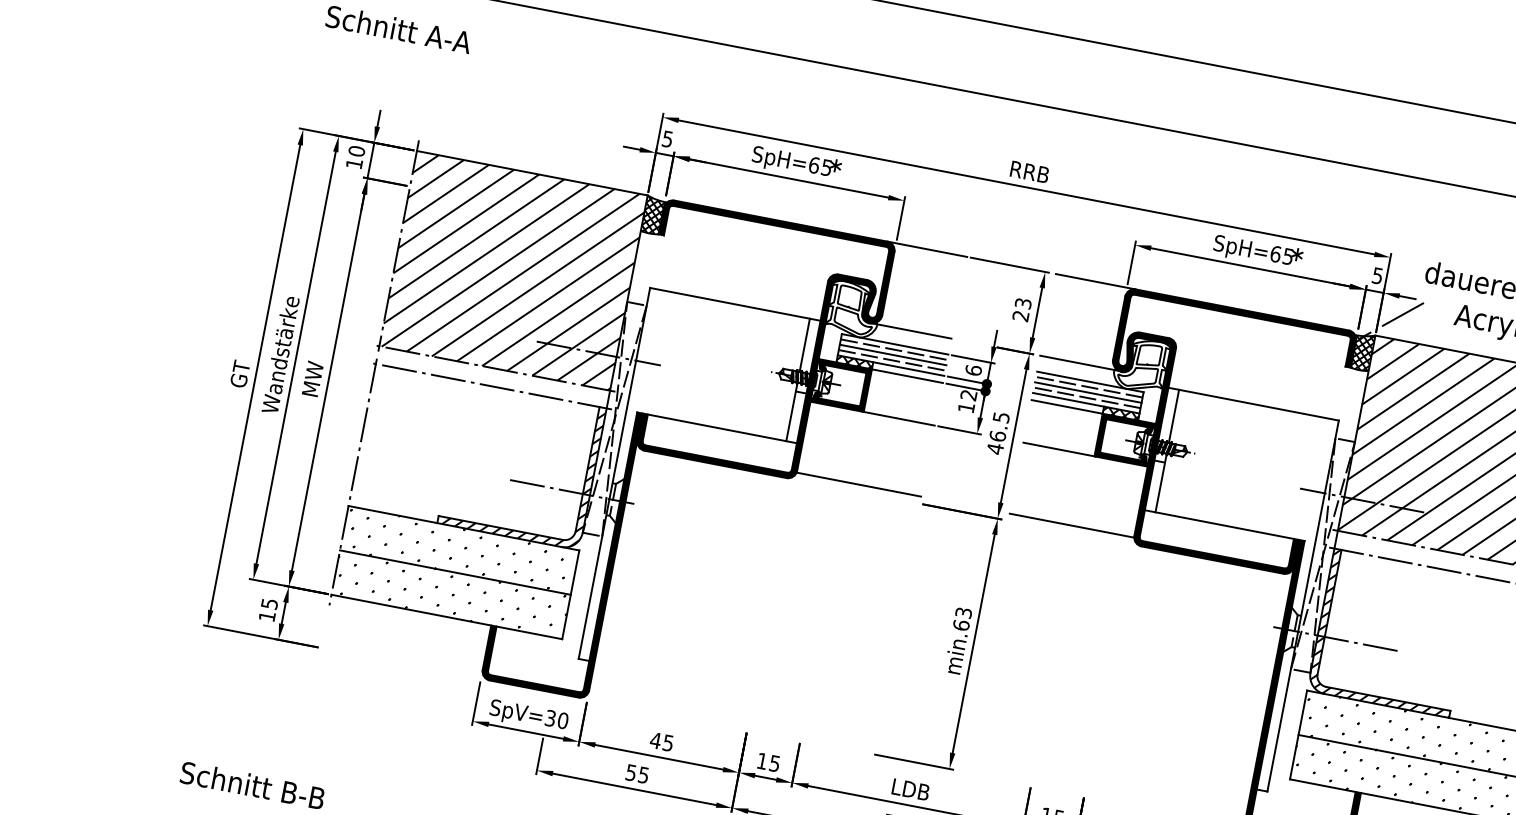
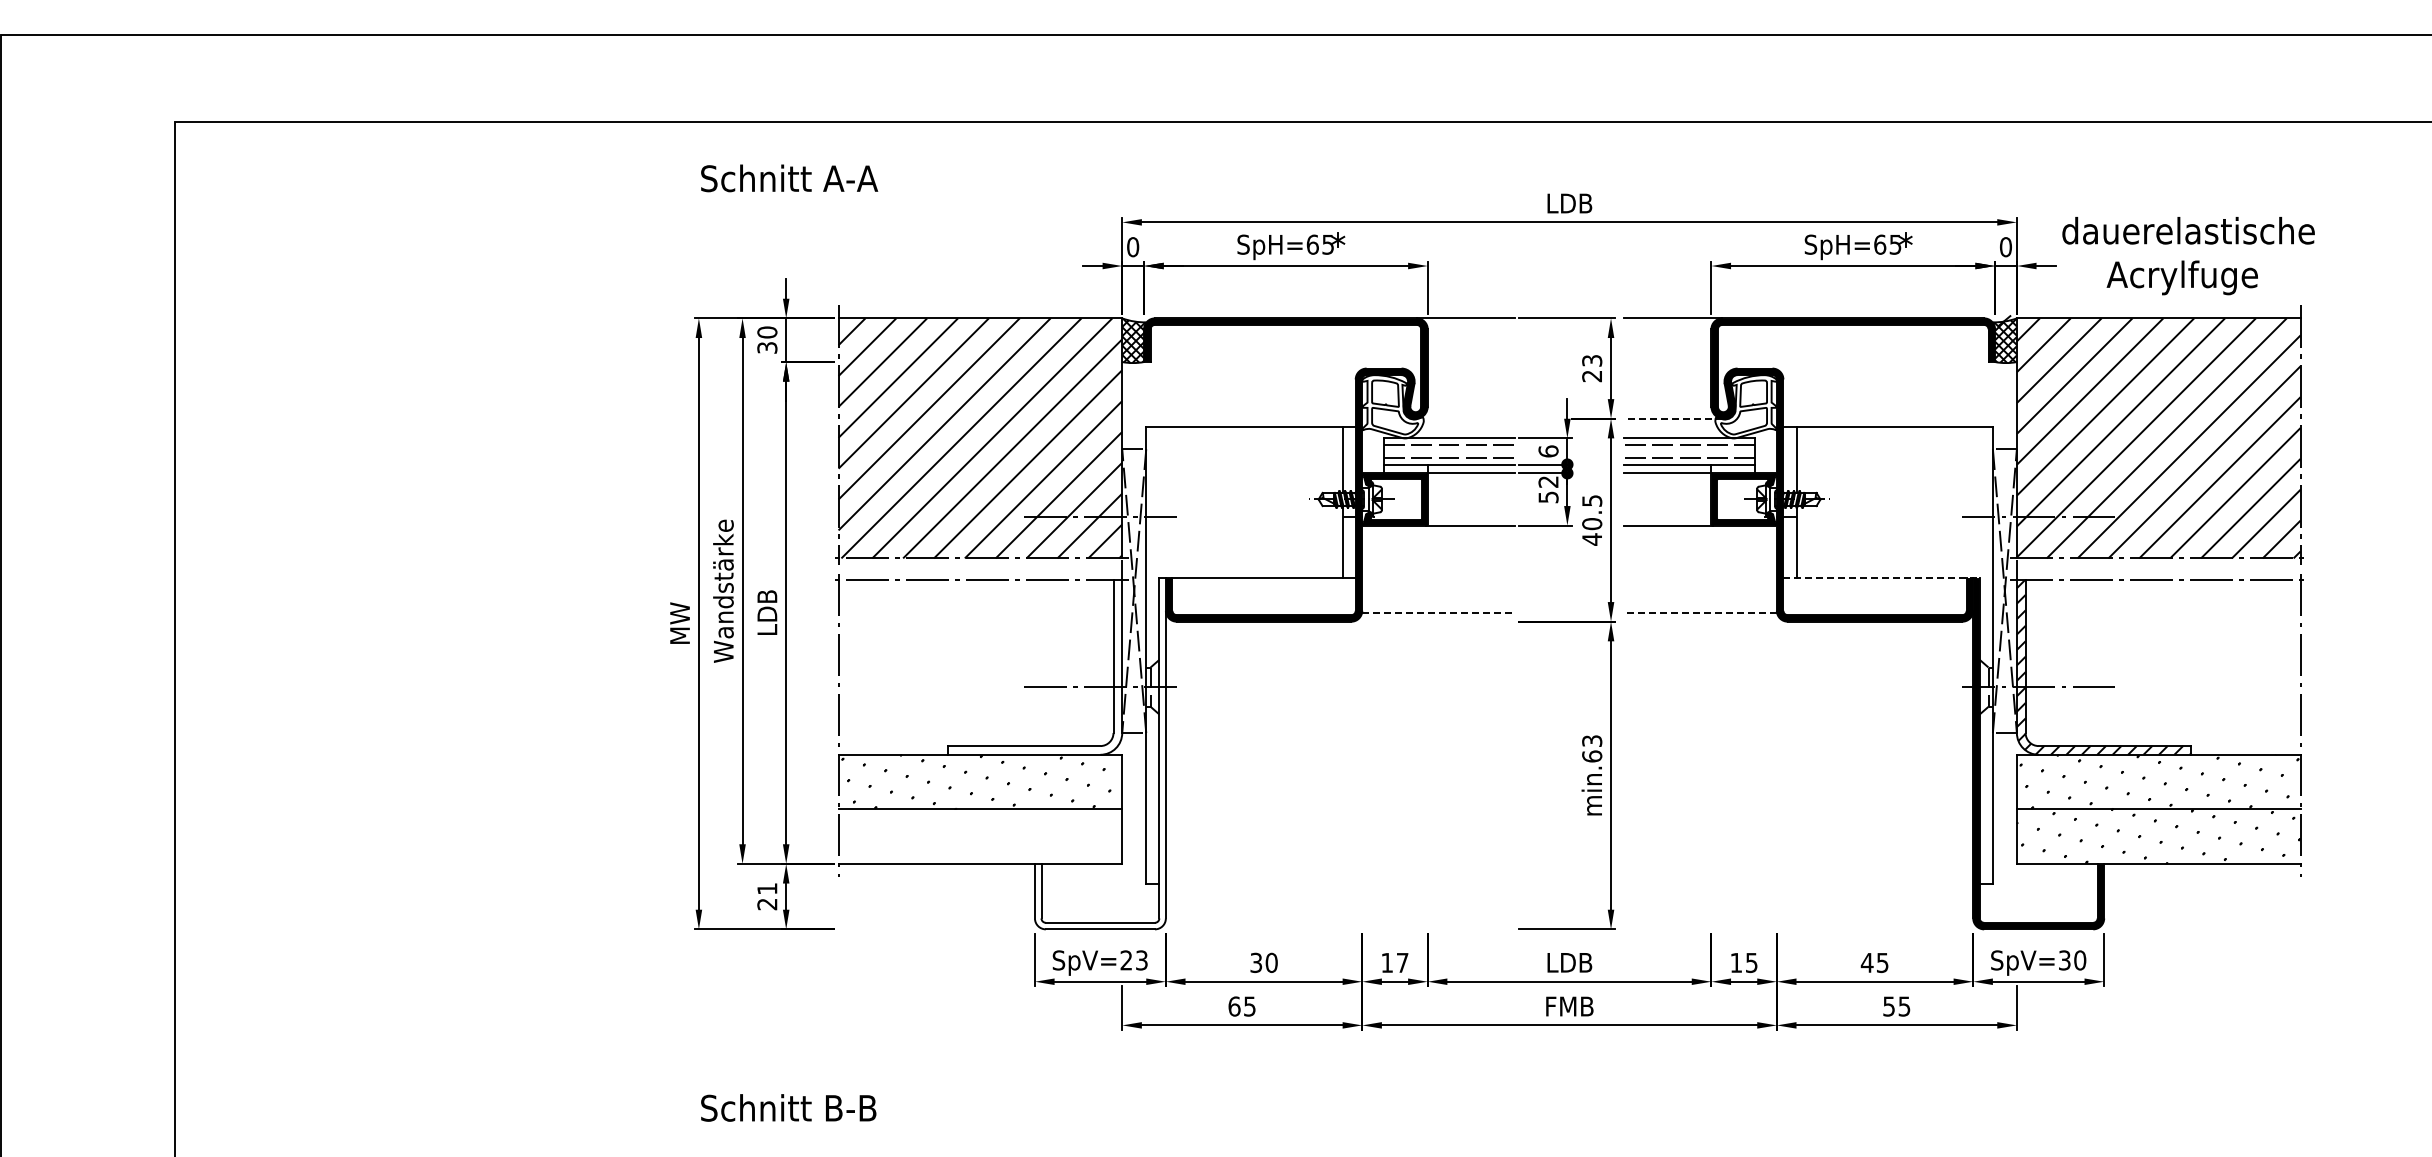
text: (667, 139) -> (1133, 247), 5 -> 0
text: (354, 163) -> (767, 347), 10 -> 30
text: (1029, 172) -> (1569, 203), RRB -> LDB
text: (1377, 276) -> (2005, 247), 5 -> 0
line: (1402, 314) -> (2044, 287), removed
line: (911, 330) -> (1465, 418), removed
line: (893, 354) -> (1449, 451), removed
hatch: (854, 361) -> (1405, 468), removed
line: (1080, 363) -> (1673, 418), solid -> dashed
text: (240, 373) -> (680, 622), GT -> MW
text: (313, 379) -> (767, 612), MW -> LDB
line: (1088, 392) -> (1689, 451), removed
text: (966, 407) -> (1548, 497), 12 -> 52
hatch: (1121, 413) -> (1733, 468), removed
text: (998, 435) -> (1592, 523), 46.5 -> 40.5
hatch: (523, 468) -> (1037, 670), removed
line: (859, 484) -> (1439, 612), solid -> dashed
line: (1072, 525) -> (1700, 612), solid -> dashed
line: (1225, 526) -> (1882, 578), solid -> dashed
fill: (561, 545) -> (1099, 753), removed
hatch: (451, 594) -> (980, 836), removed
text: (268, 610) -> (767, 896), 15 -> 21
text: (556, 719) -> (1133, 960), SpV=30 -> SpV=23
text: (661, 741) -> (1263, 962), 45 -> 30
text: (774, 764) -> (1402, 963), 15 -> 17
text: (631, 772) -> (1234, 1006), 55 -> 65

